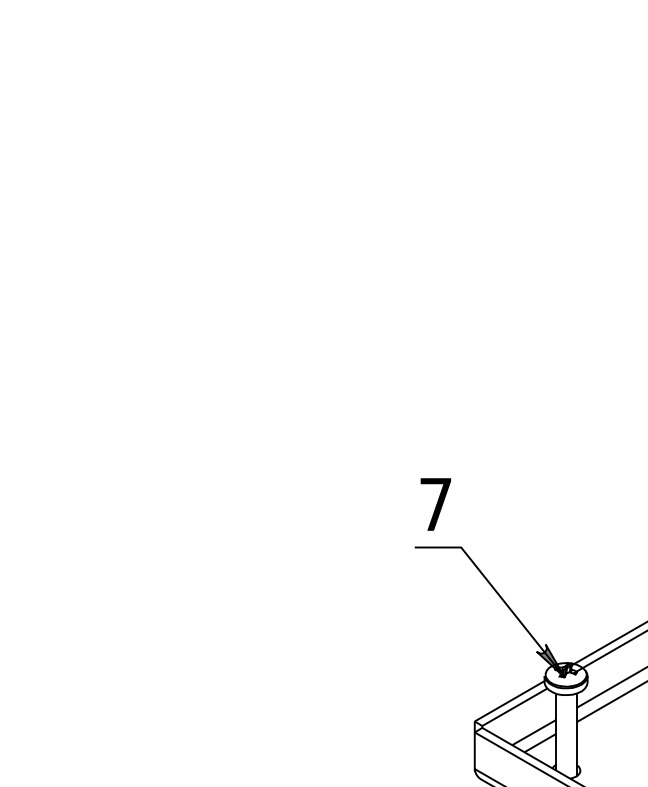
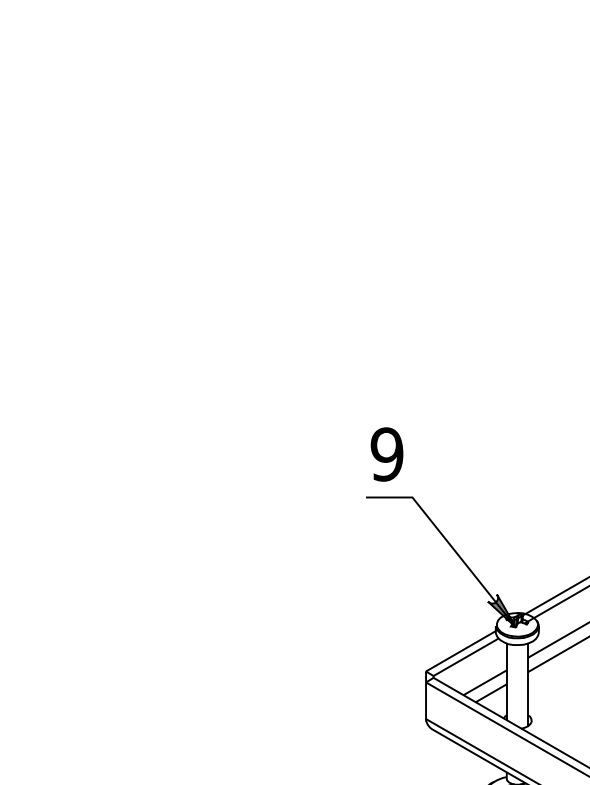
text: (435, 504) -> (386, 454), 7 -> 9

